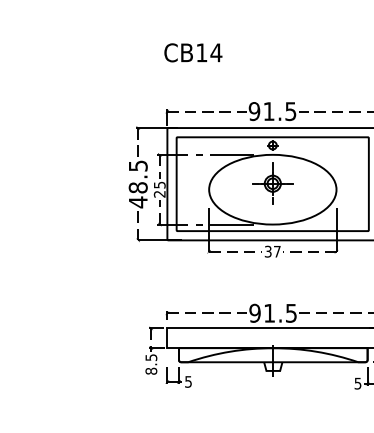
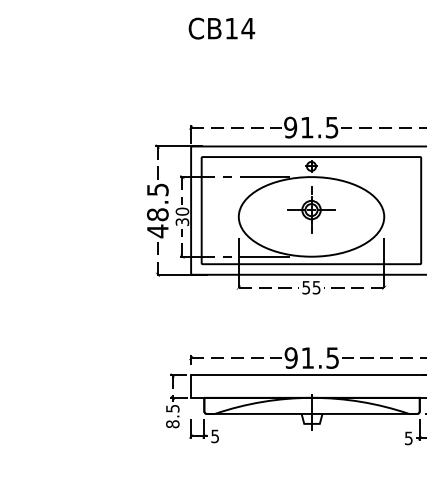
text: (193, 52) -> (222, 28), moved
text: (159, 189) -> (182, 216), 25 -> 30
text: (272, 251) -> (311, 287), 37 -> 55

